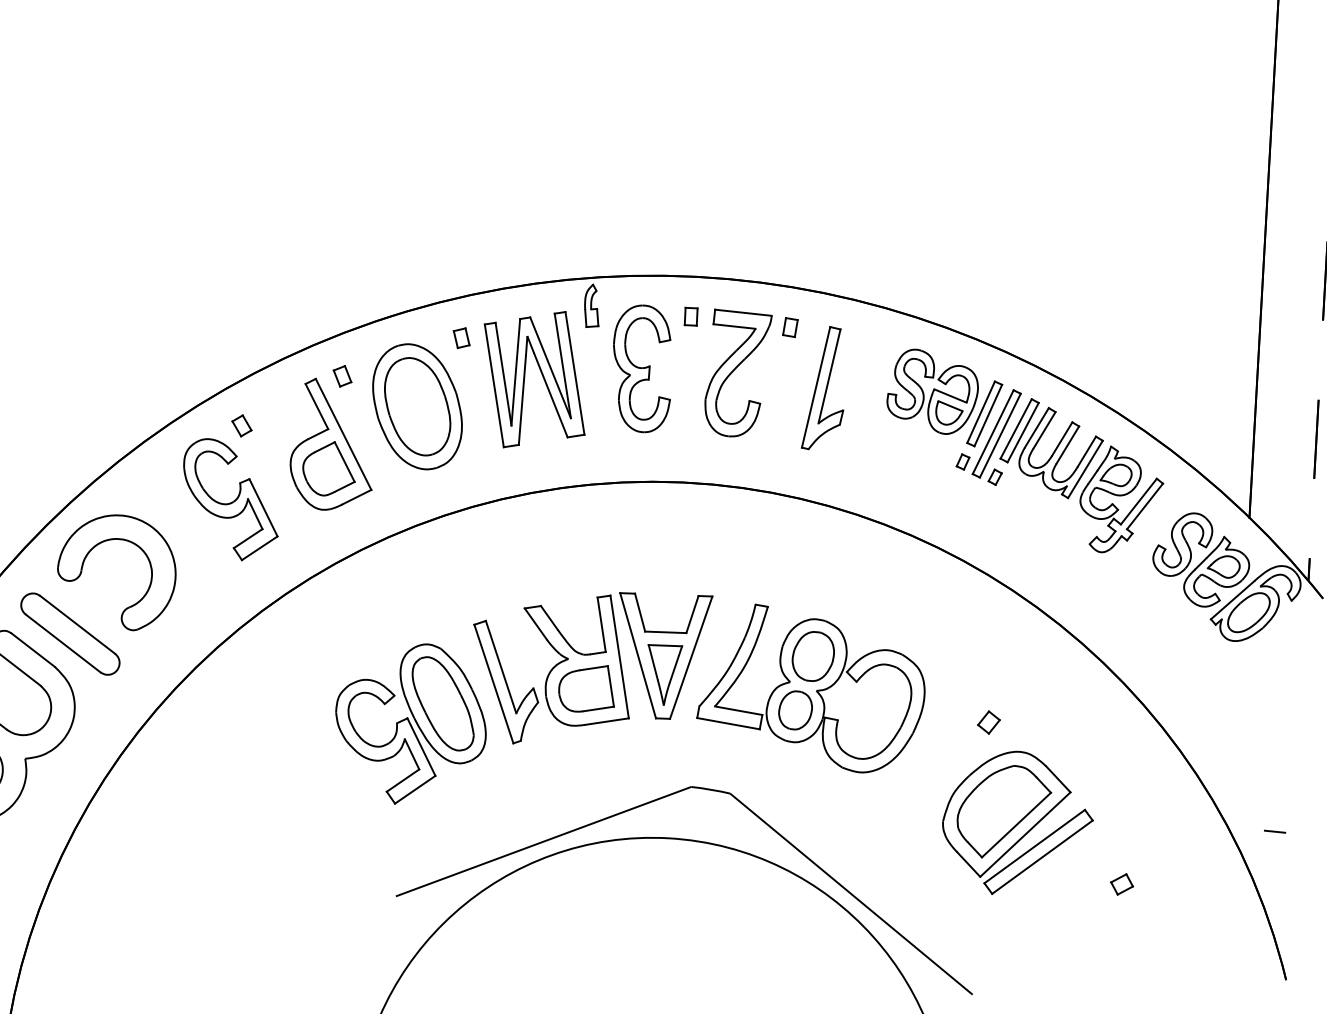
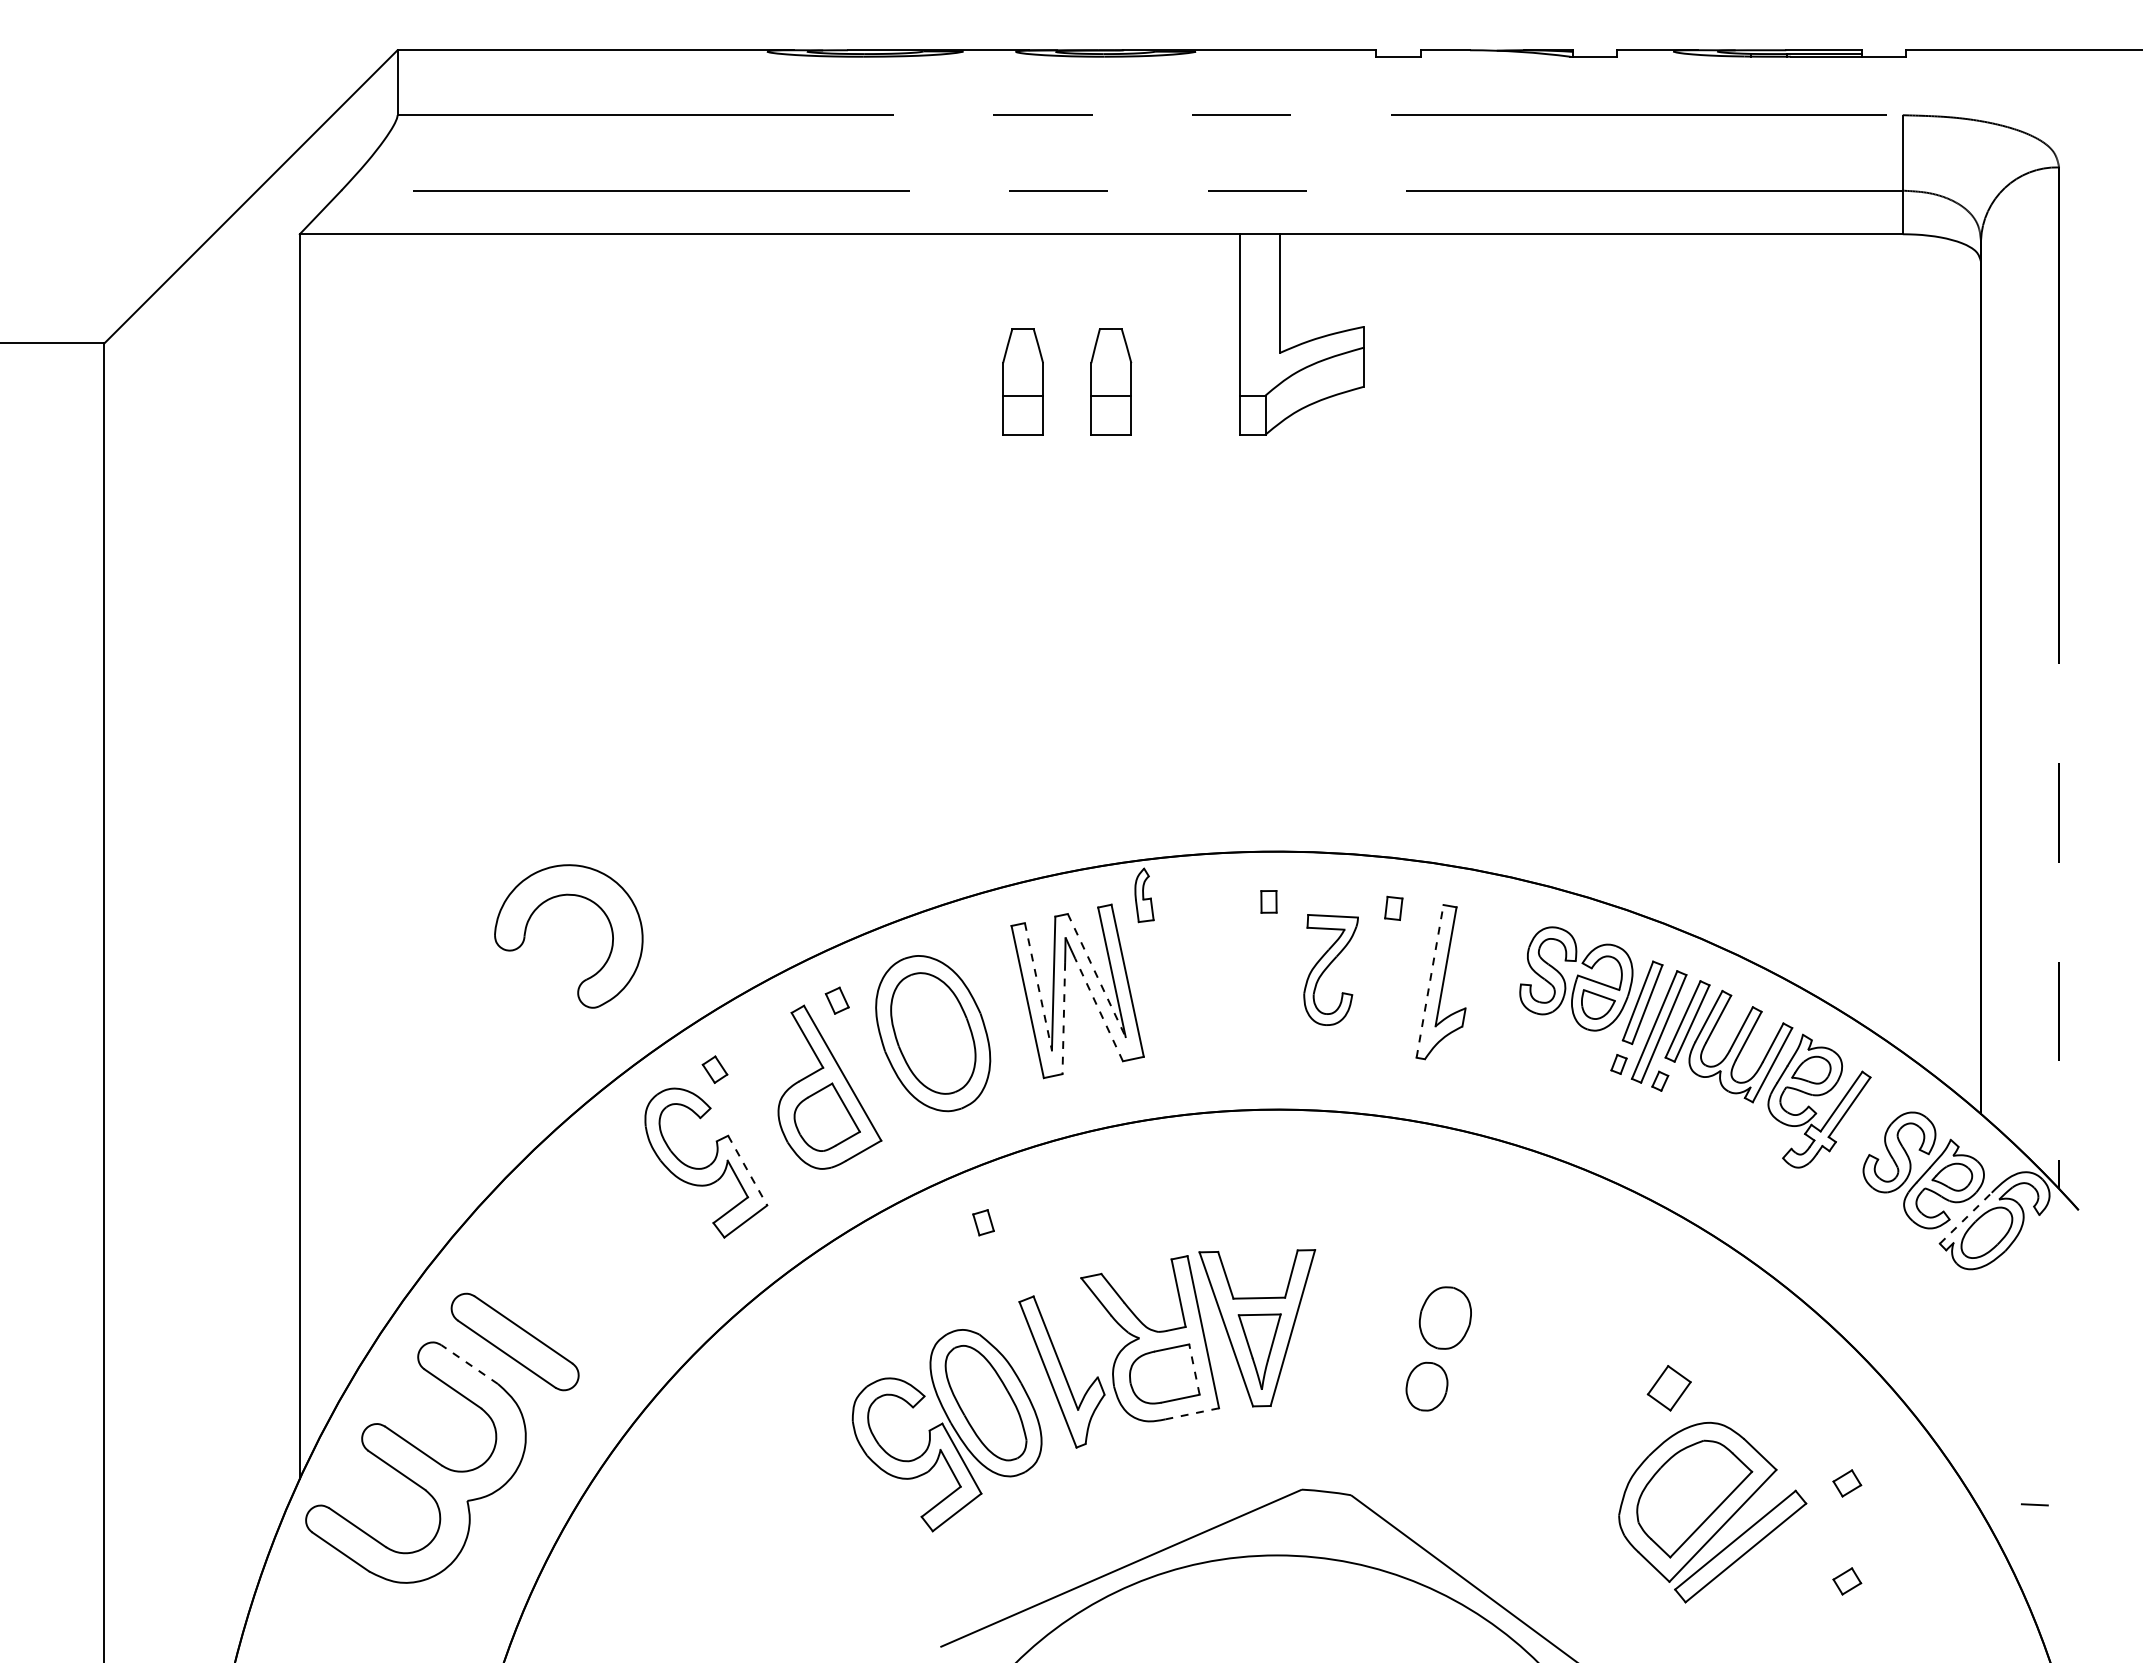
part: (461, 338) -> (983, 1222), moved
line: (550, 367) -> (1096, 975), solid -> dashed
part: (642, 368) -> (1211, 970), removed
part: (737, 373) -> (1330, 969), size x0.7
line: (503, 374) -> (1038, 987), solid -> dashed
line: (816, 387) -> (1430, 981), solid -> dashed
line: (550, 394) -> (1098, 1009), solid -> dashed
line: (522, 400) -> (1063, 1018), solid -> dashed
line: (263, 507) -> (747, 1170), solid -> dashed
part: (113, 540) -> (562, 896), moved
line: (1233, 599) -> (1966, 1217), solid -> dashed
line: (33, 650) -> (469, 1364), solid -> dashed
line: (610, 686) -> (1194, 1369), solid -> dashed
part: (811, 688) -> (1445, 1358), removed
line: (606, 721) -> (1191, 1413), solid -> dashed
part: (988, 722) -> (1669, 1388), size x1.6
part: (1126, 806) -> (1847, 1483), added

